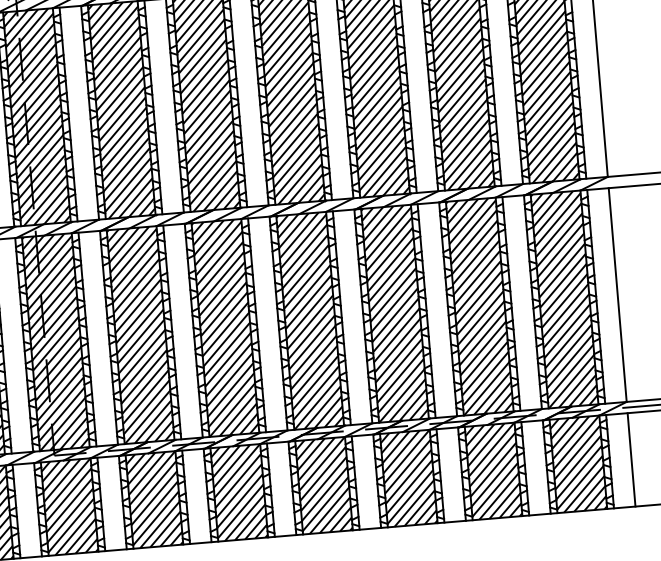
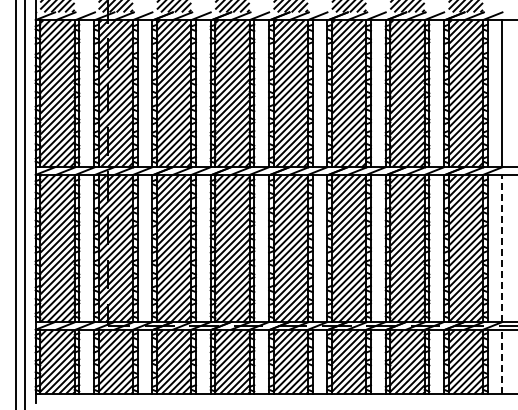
line: (617, 295) -> (502, 248), solid -> dashed
line: (631, 459) -> (502, 361), solid -> dashed

